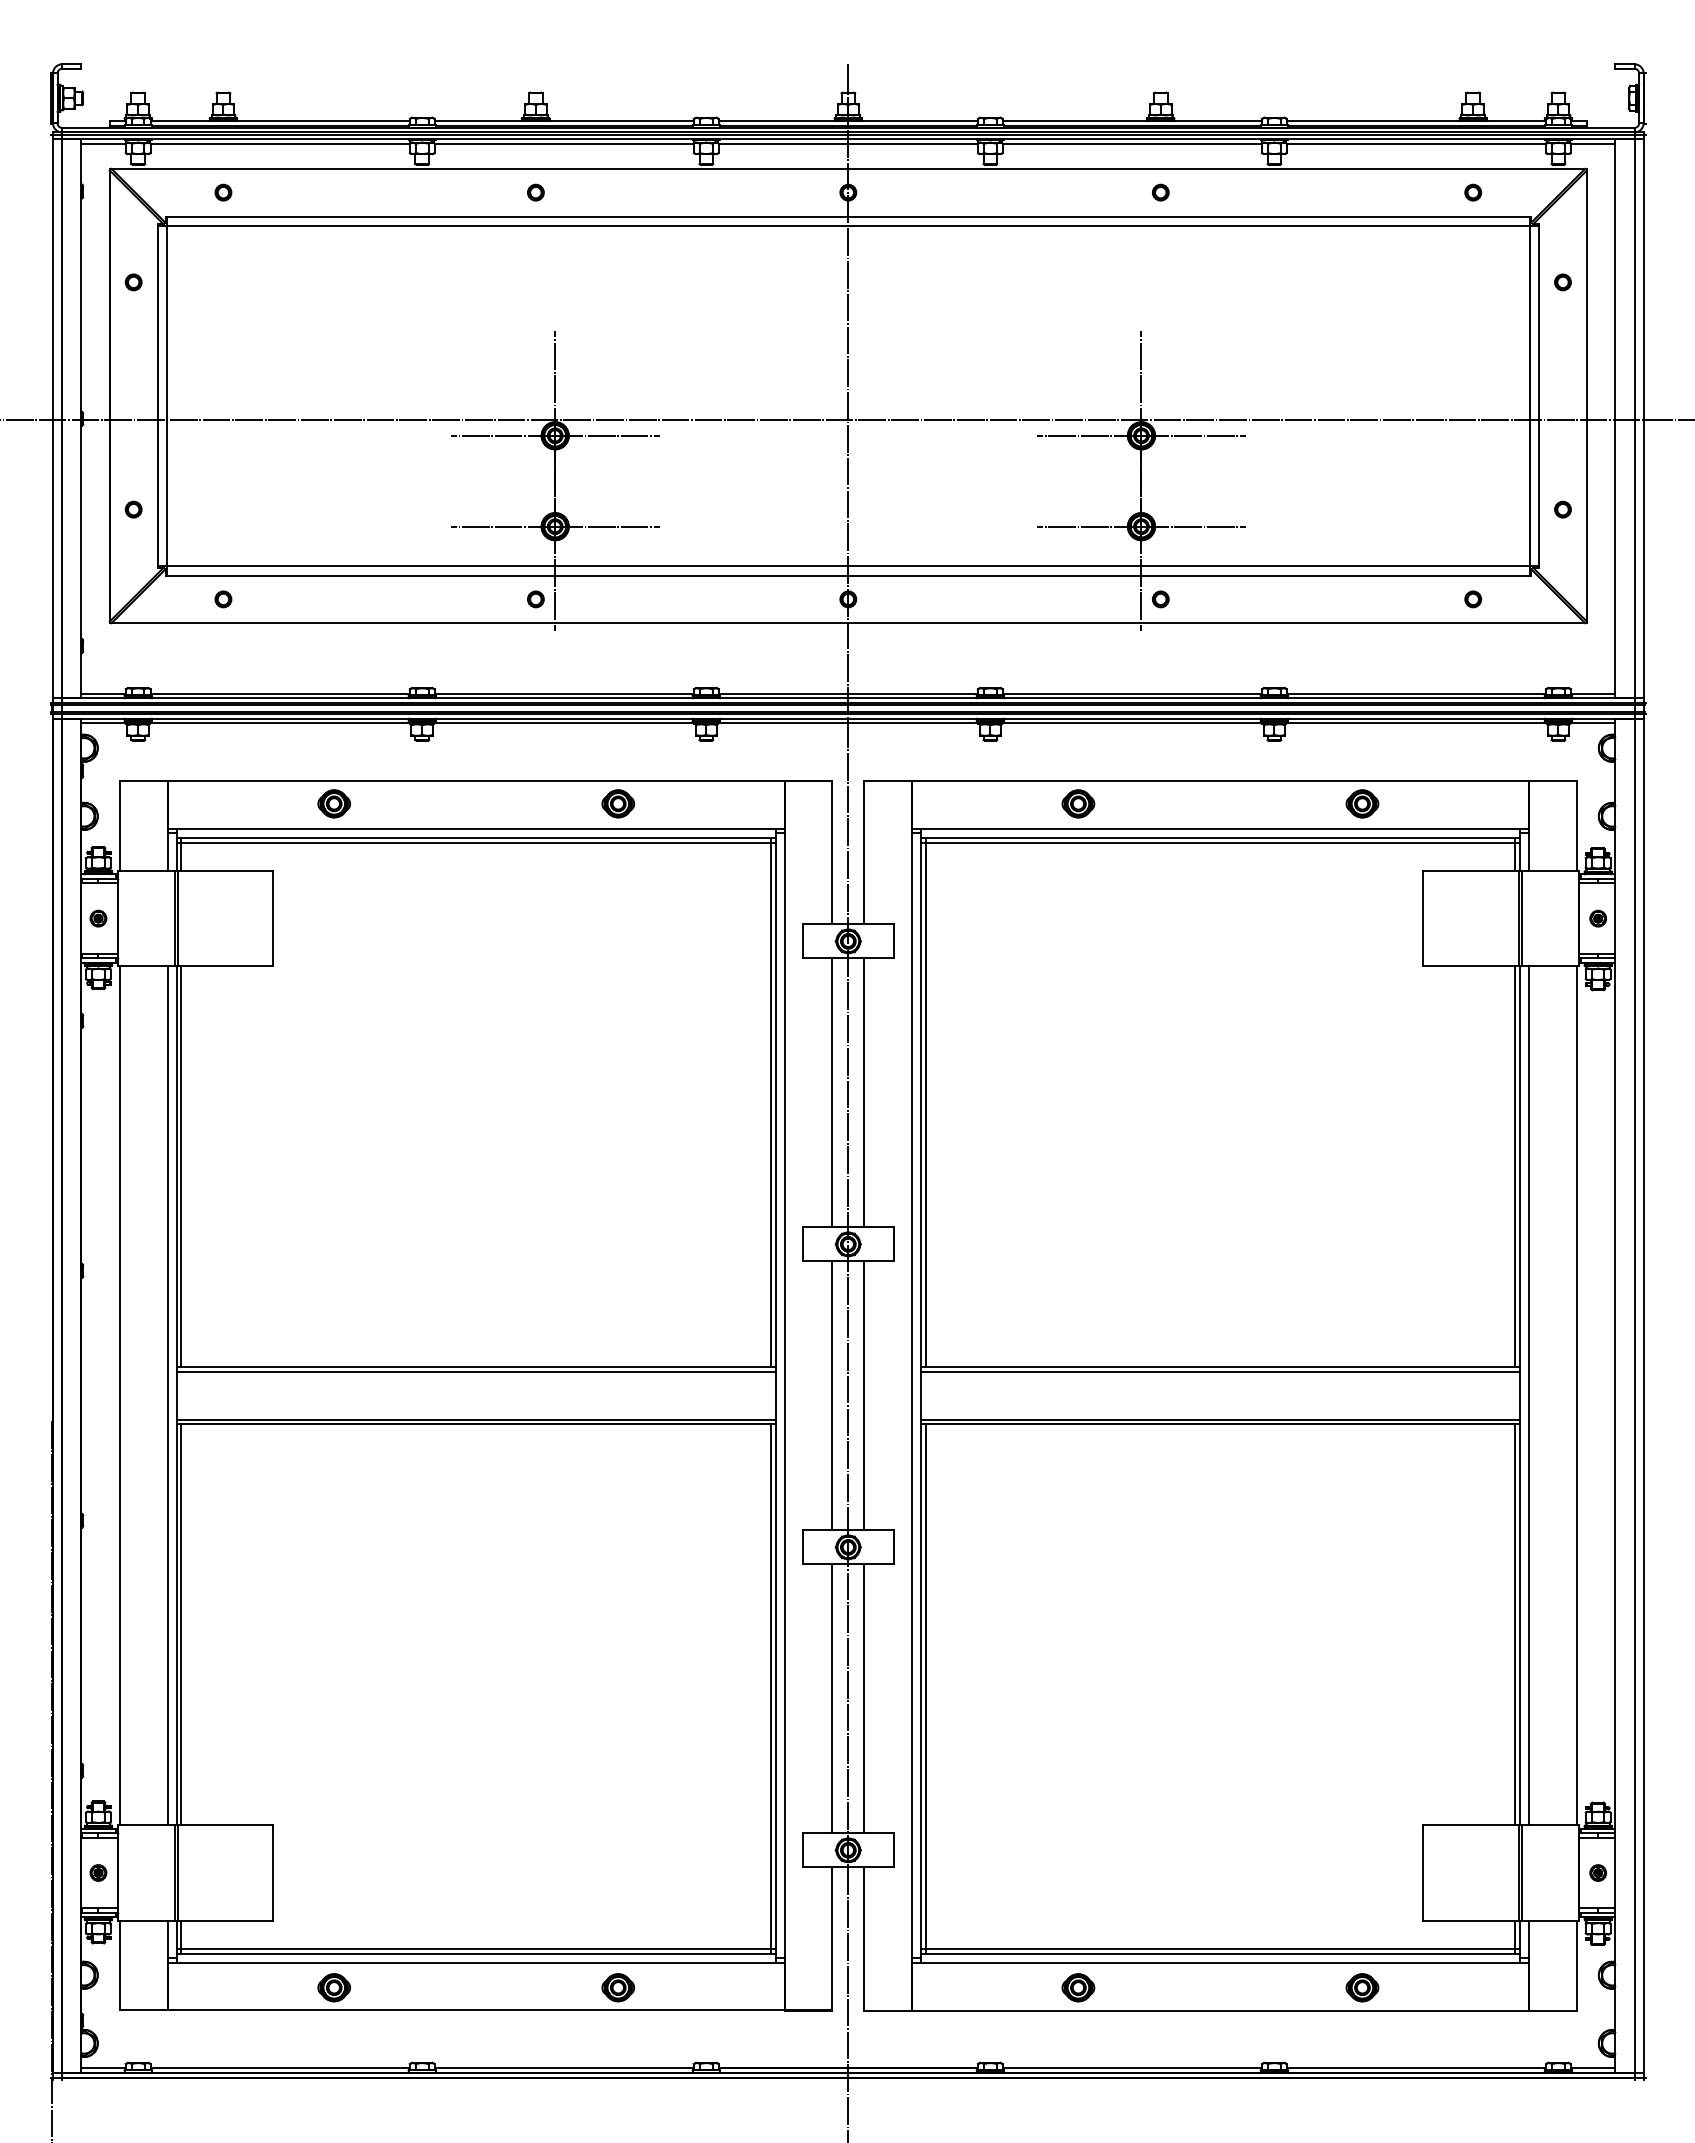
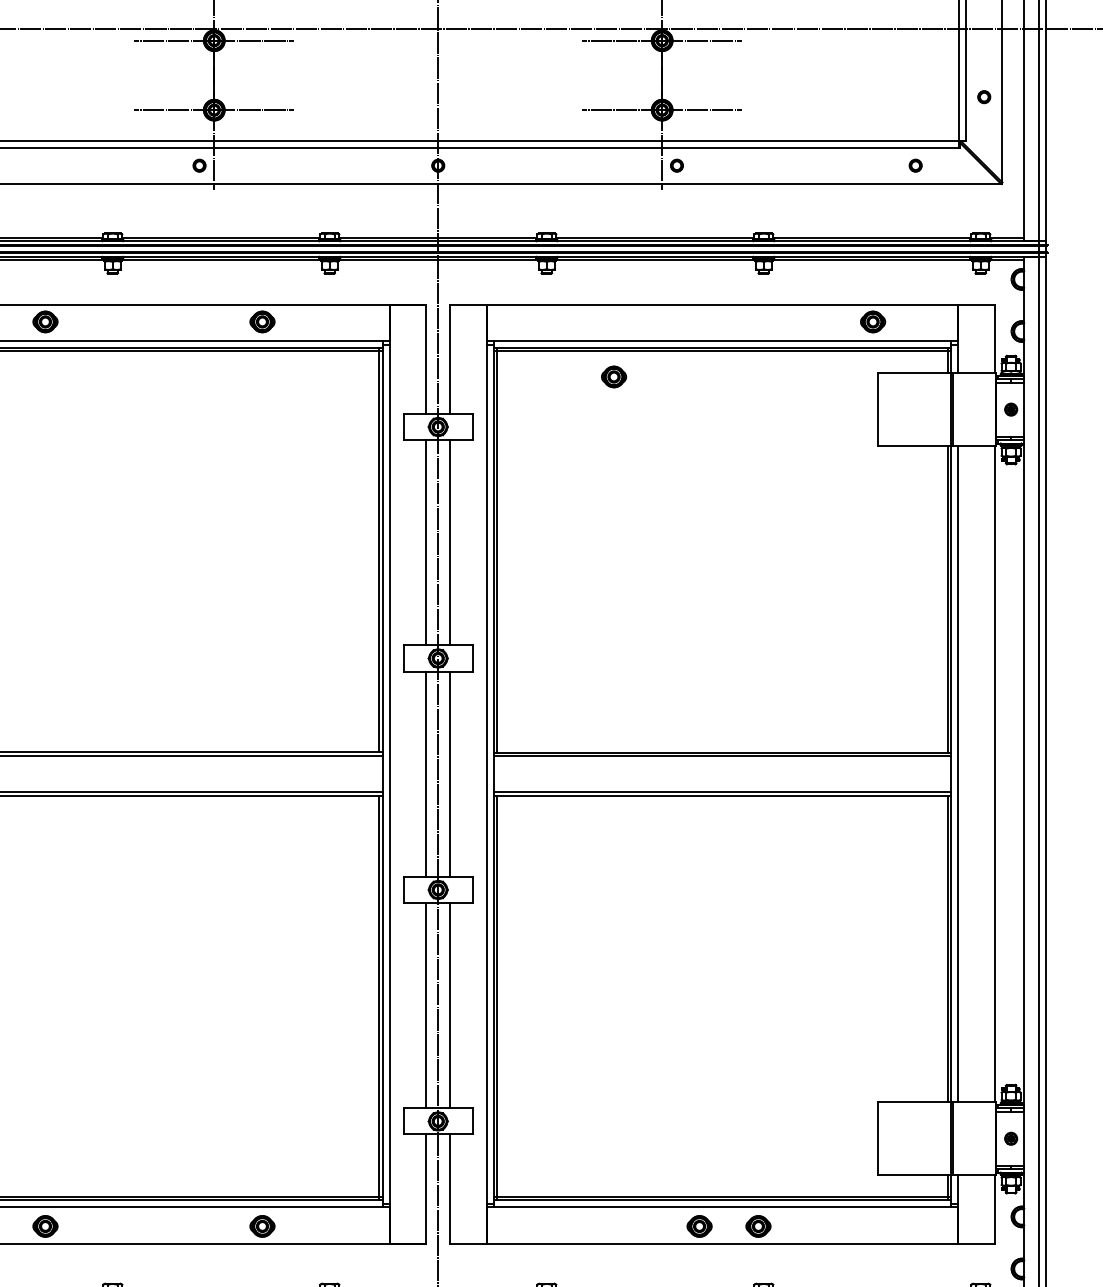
part: (1078, 803) -> (614, 376), moved
part: (1362, 803) -> (873, 321), moved
part: (1078, 1987) -> (699, 1226), moved
part: (1362, 1987) -> (758, 1226), moved

